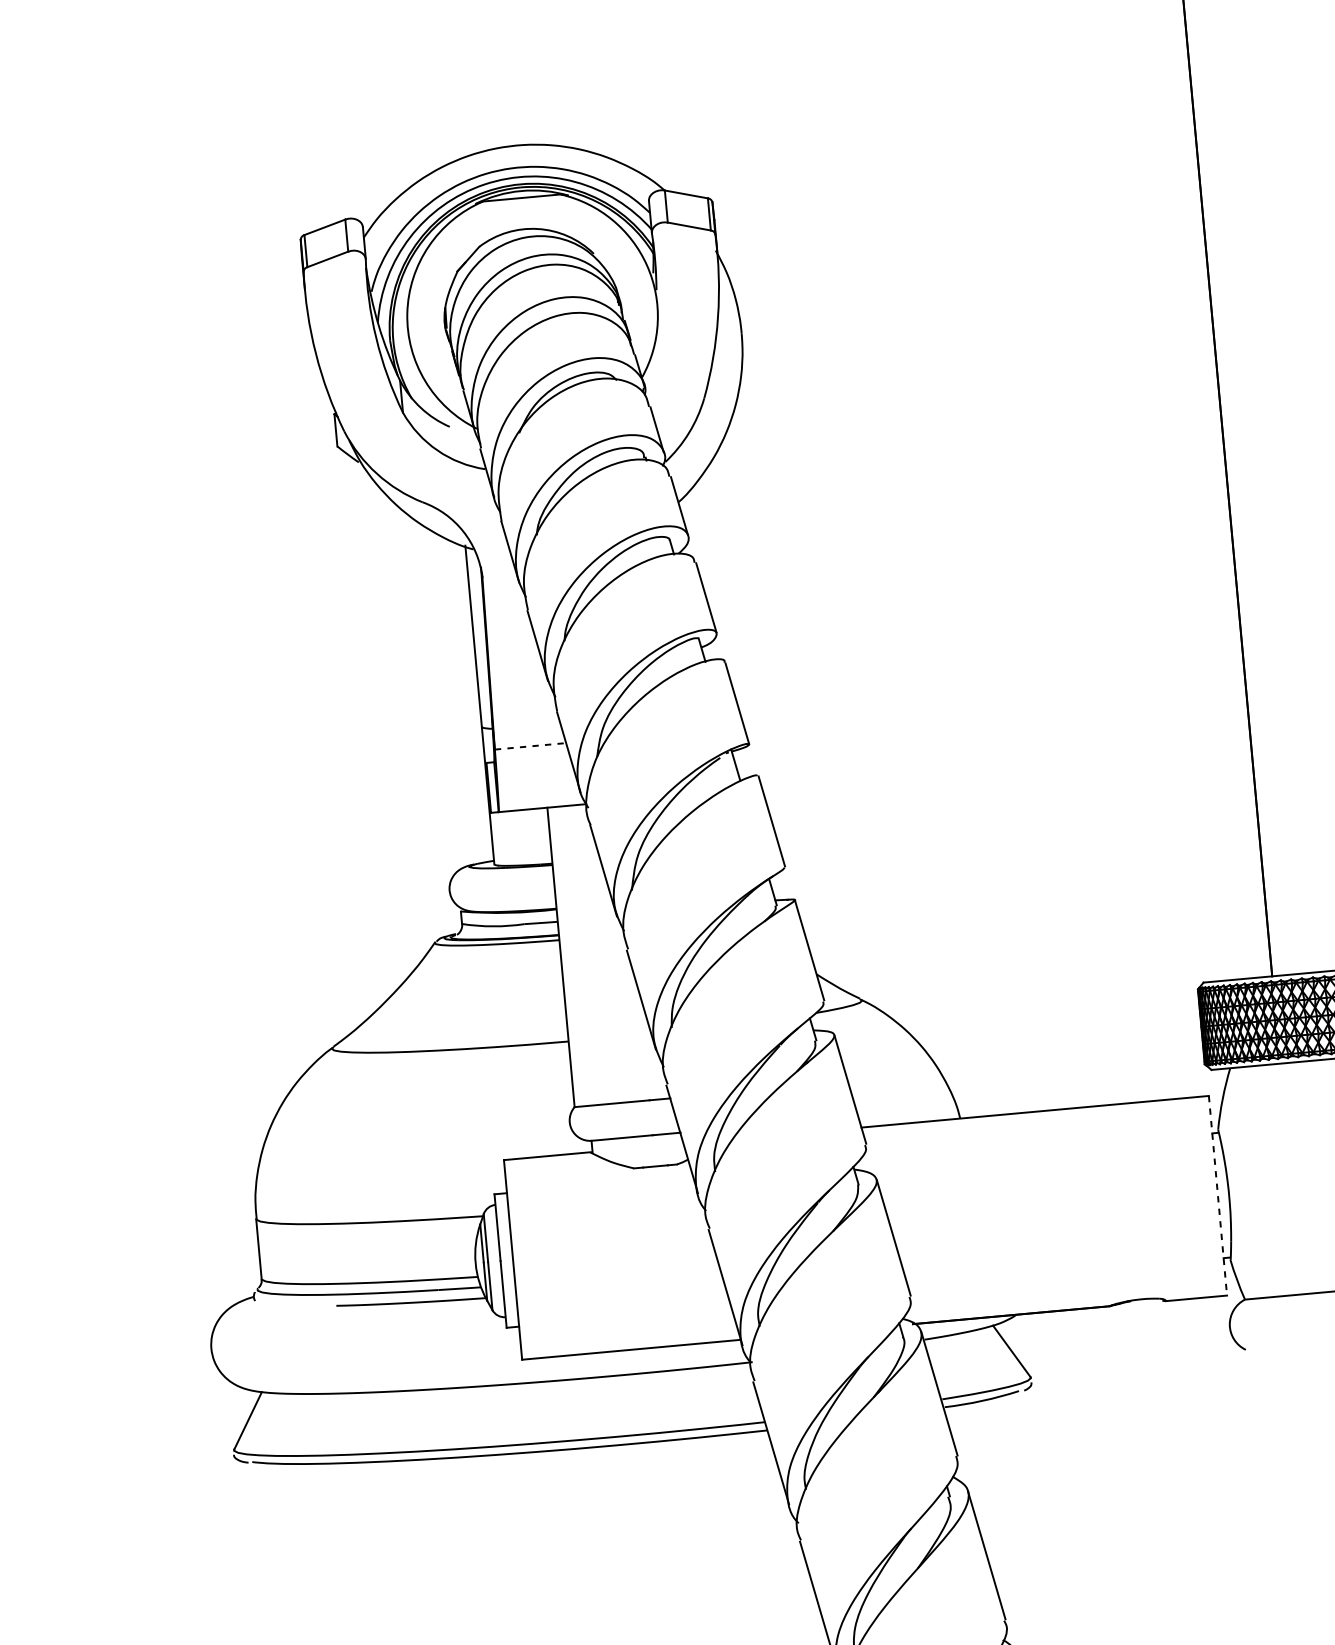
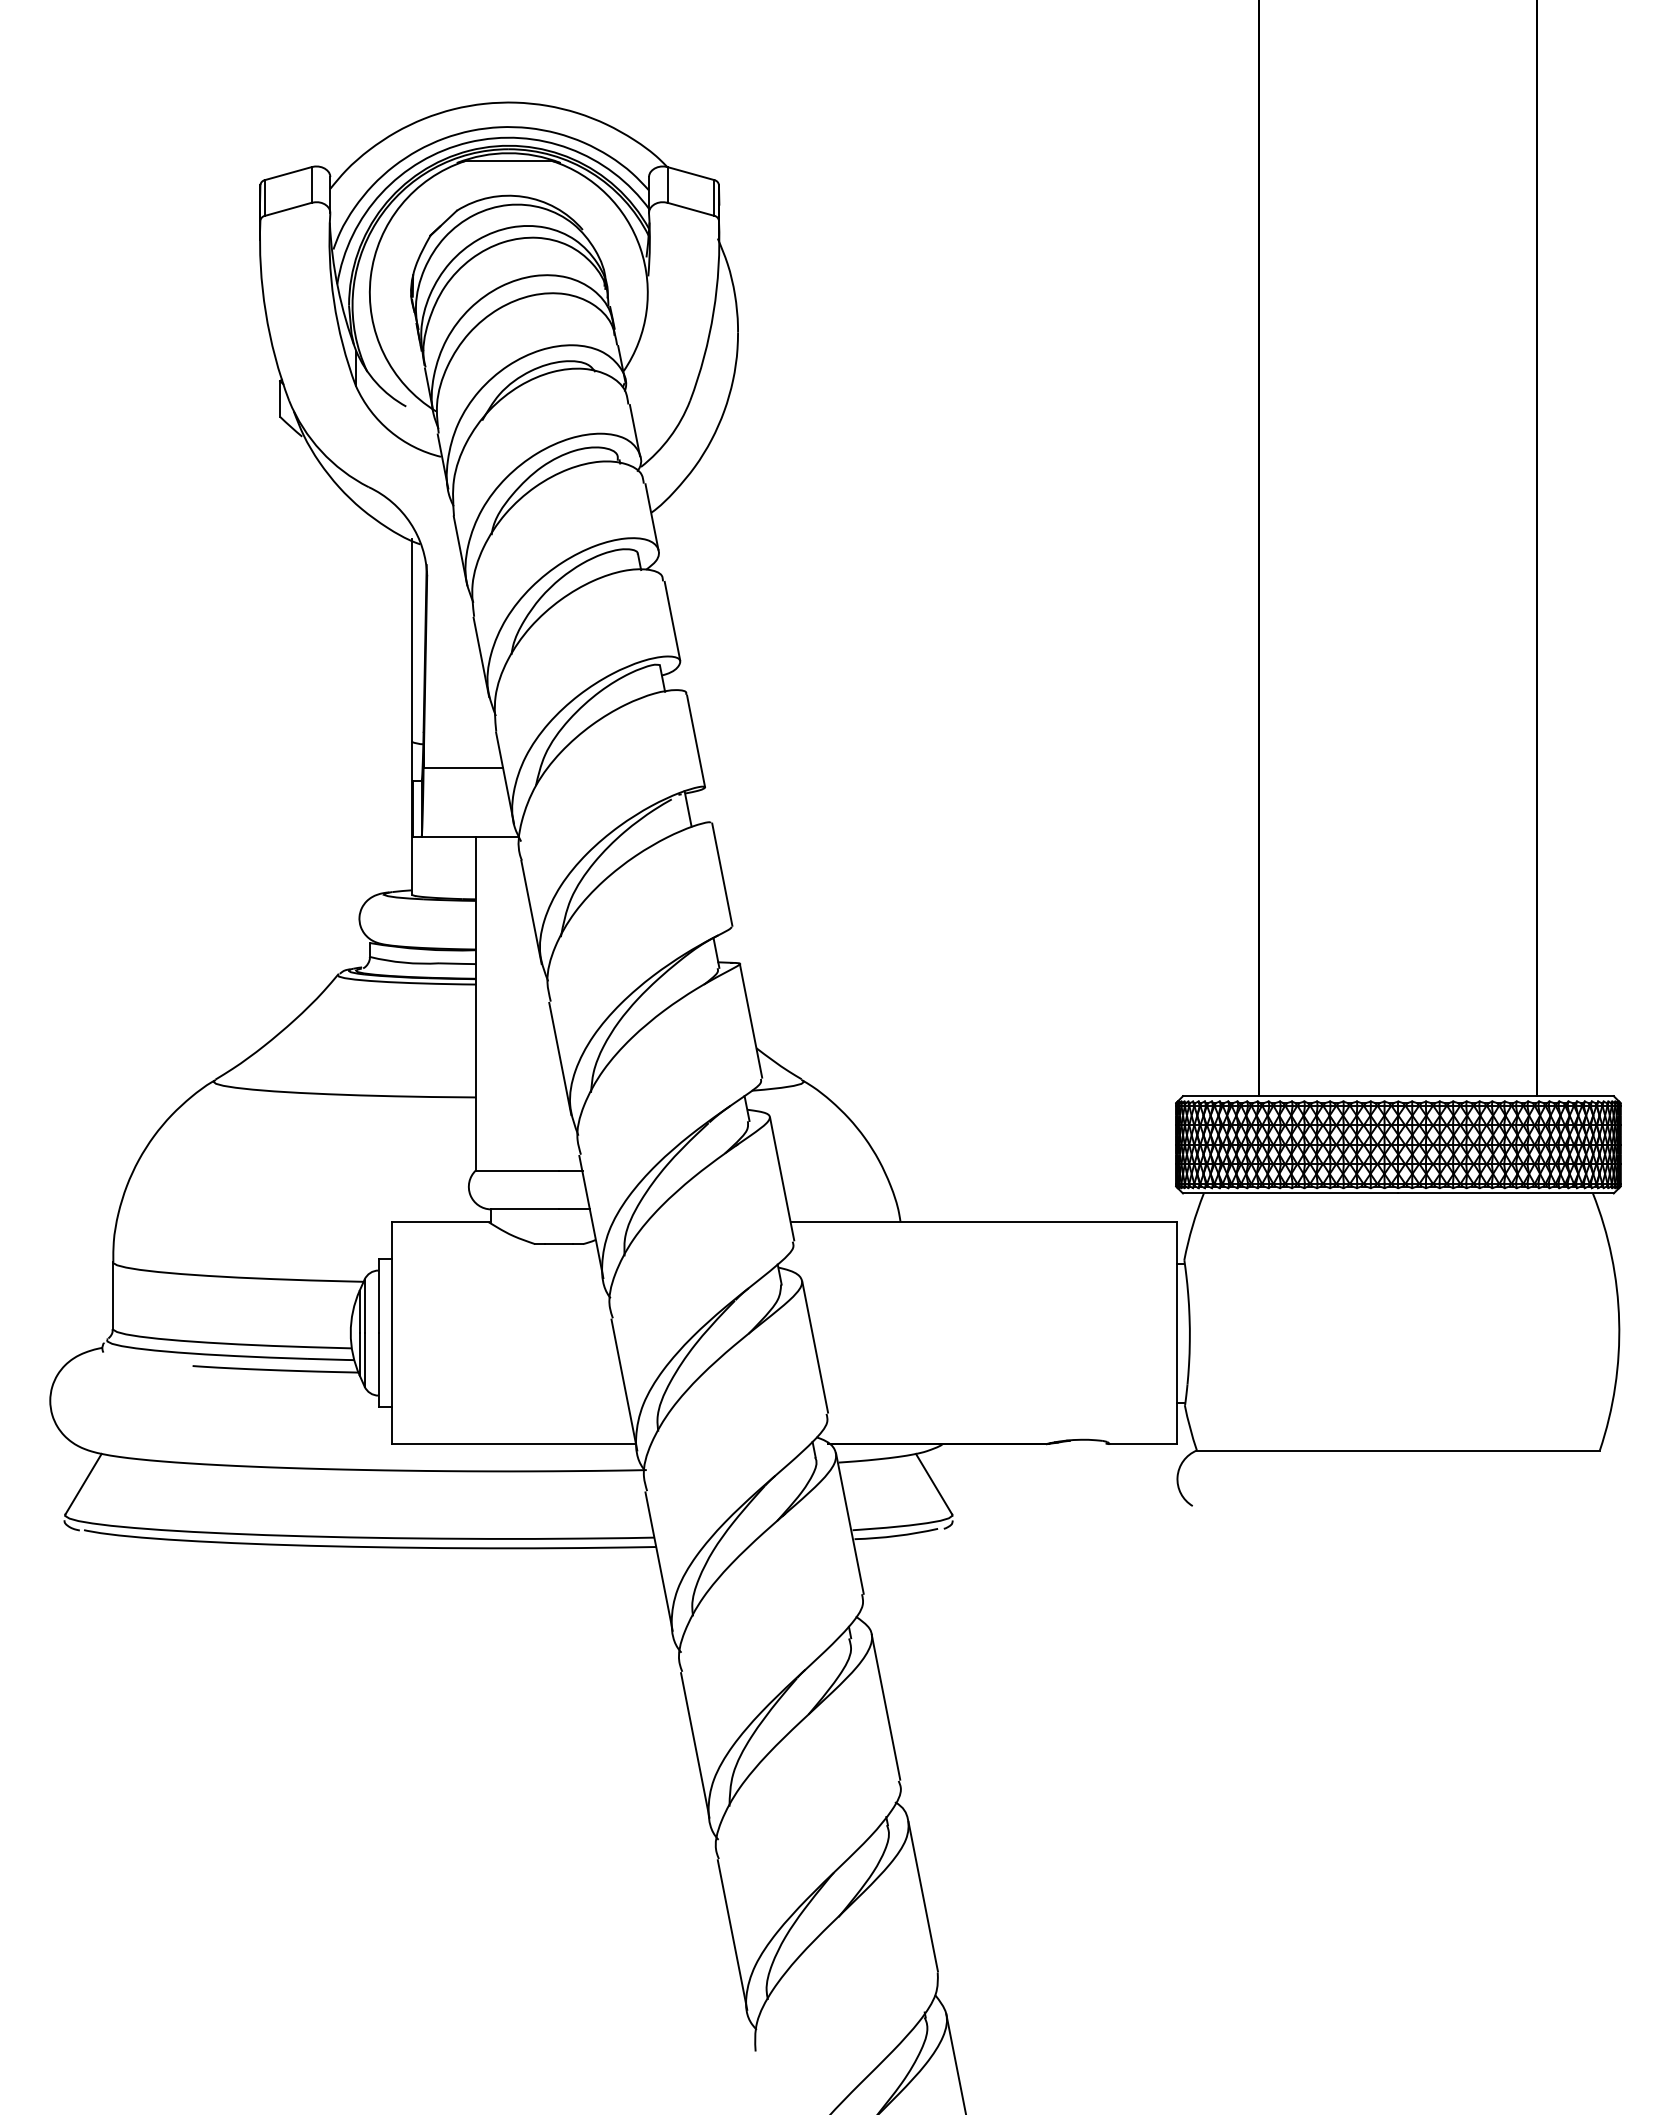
line: (530, 746) -> (463, 767), dashed -> solid
line: (1218, 1196) -> (1177, 1333), dashed -> solid

